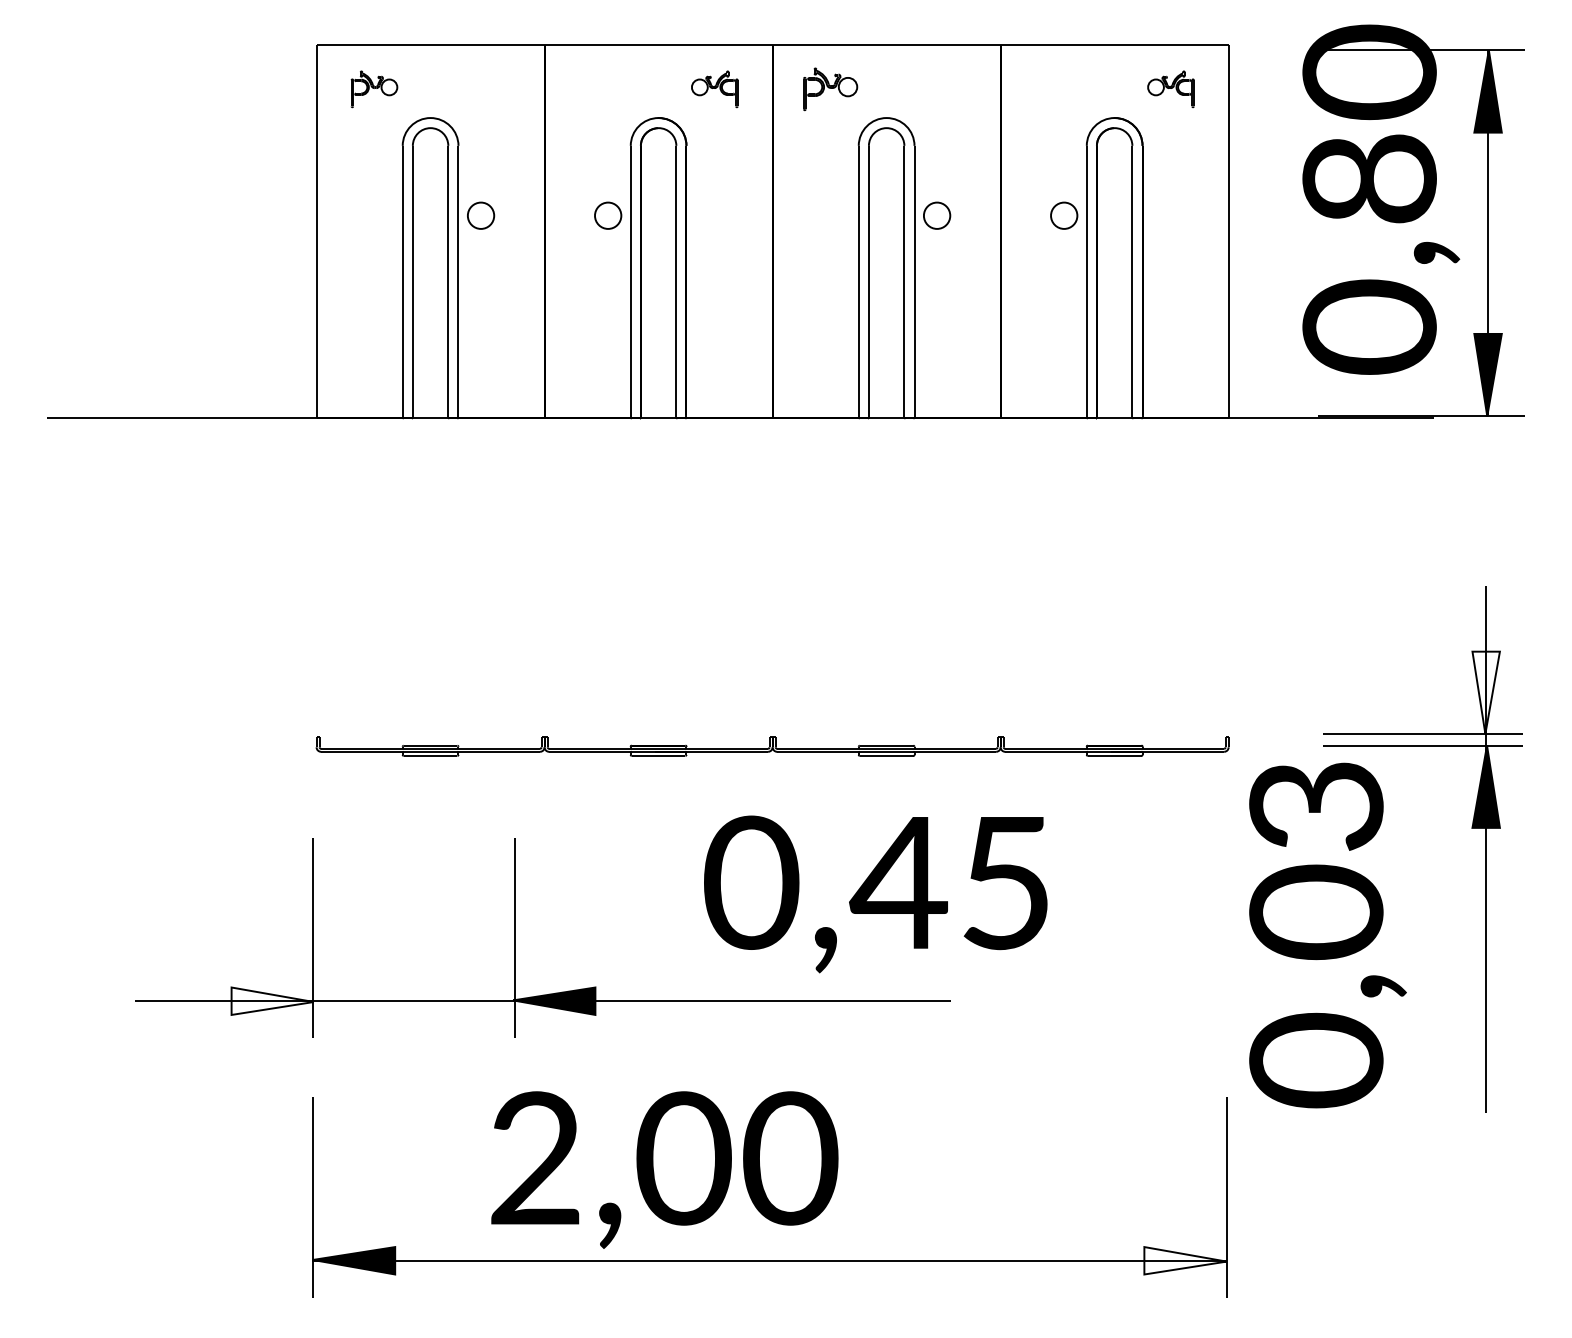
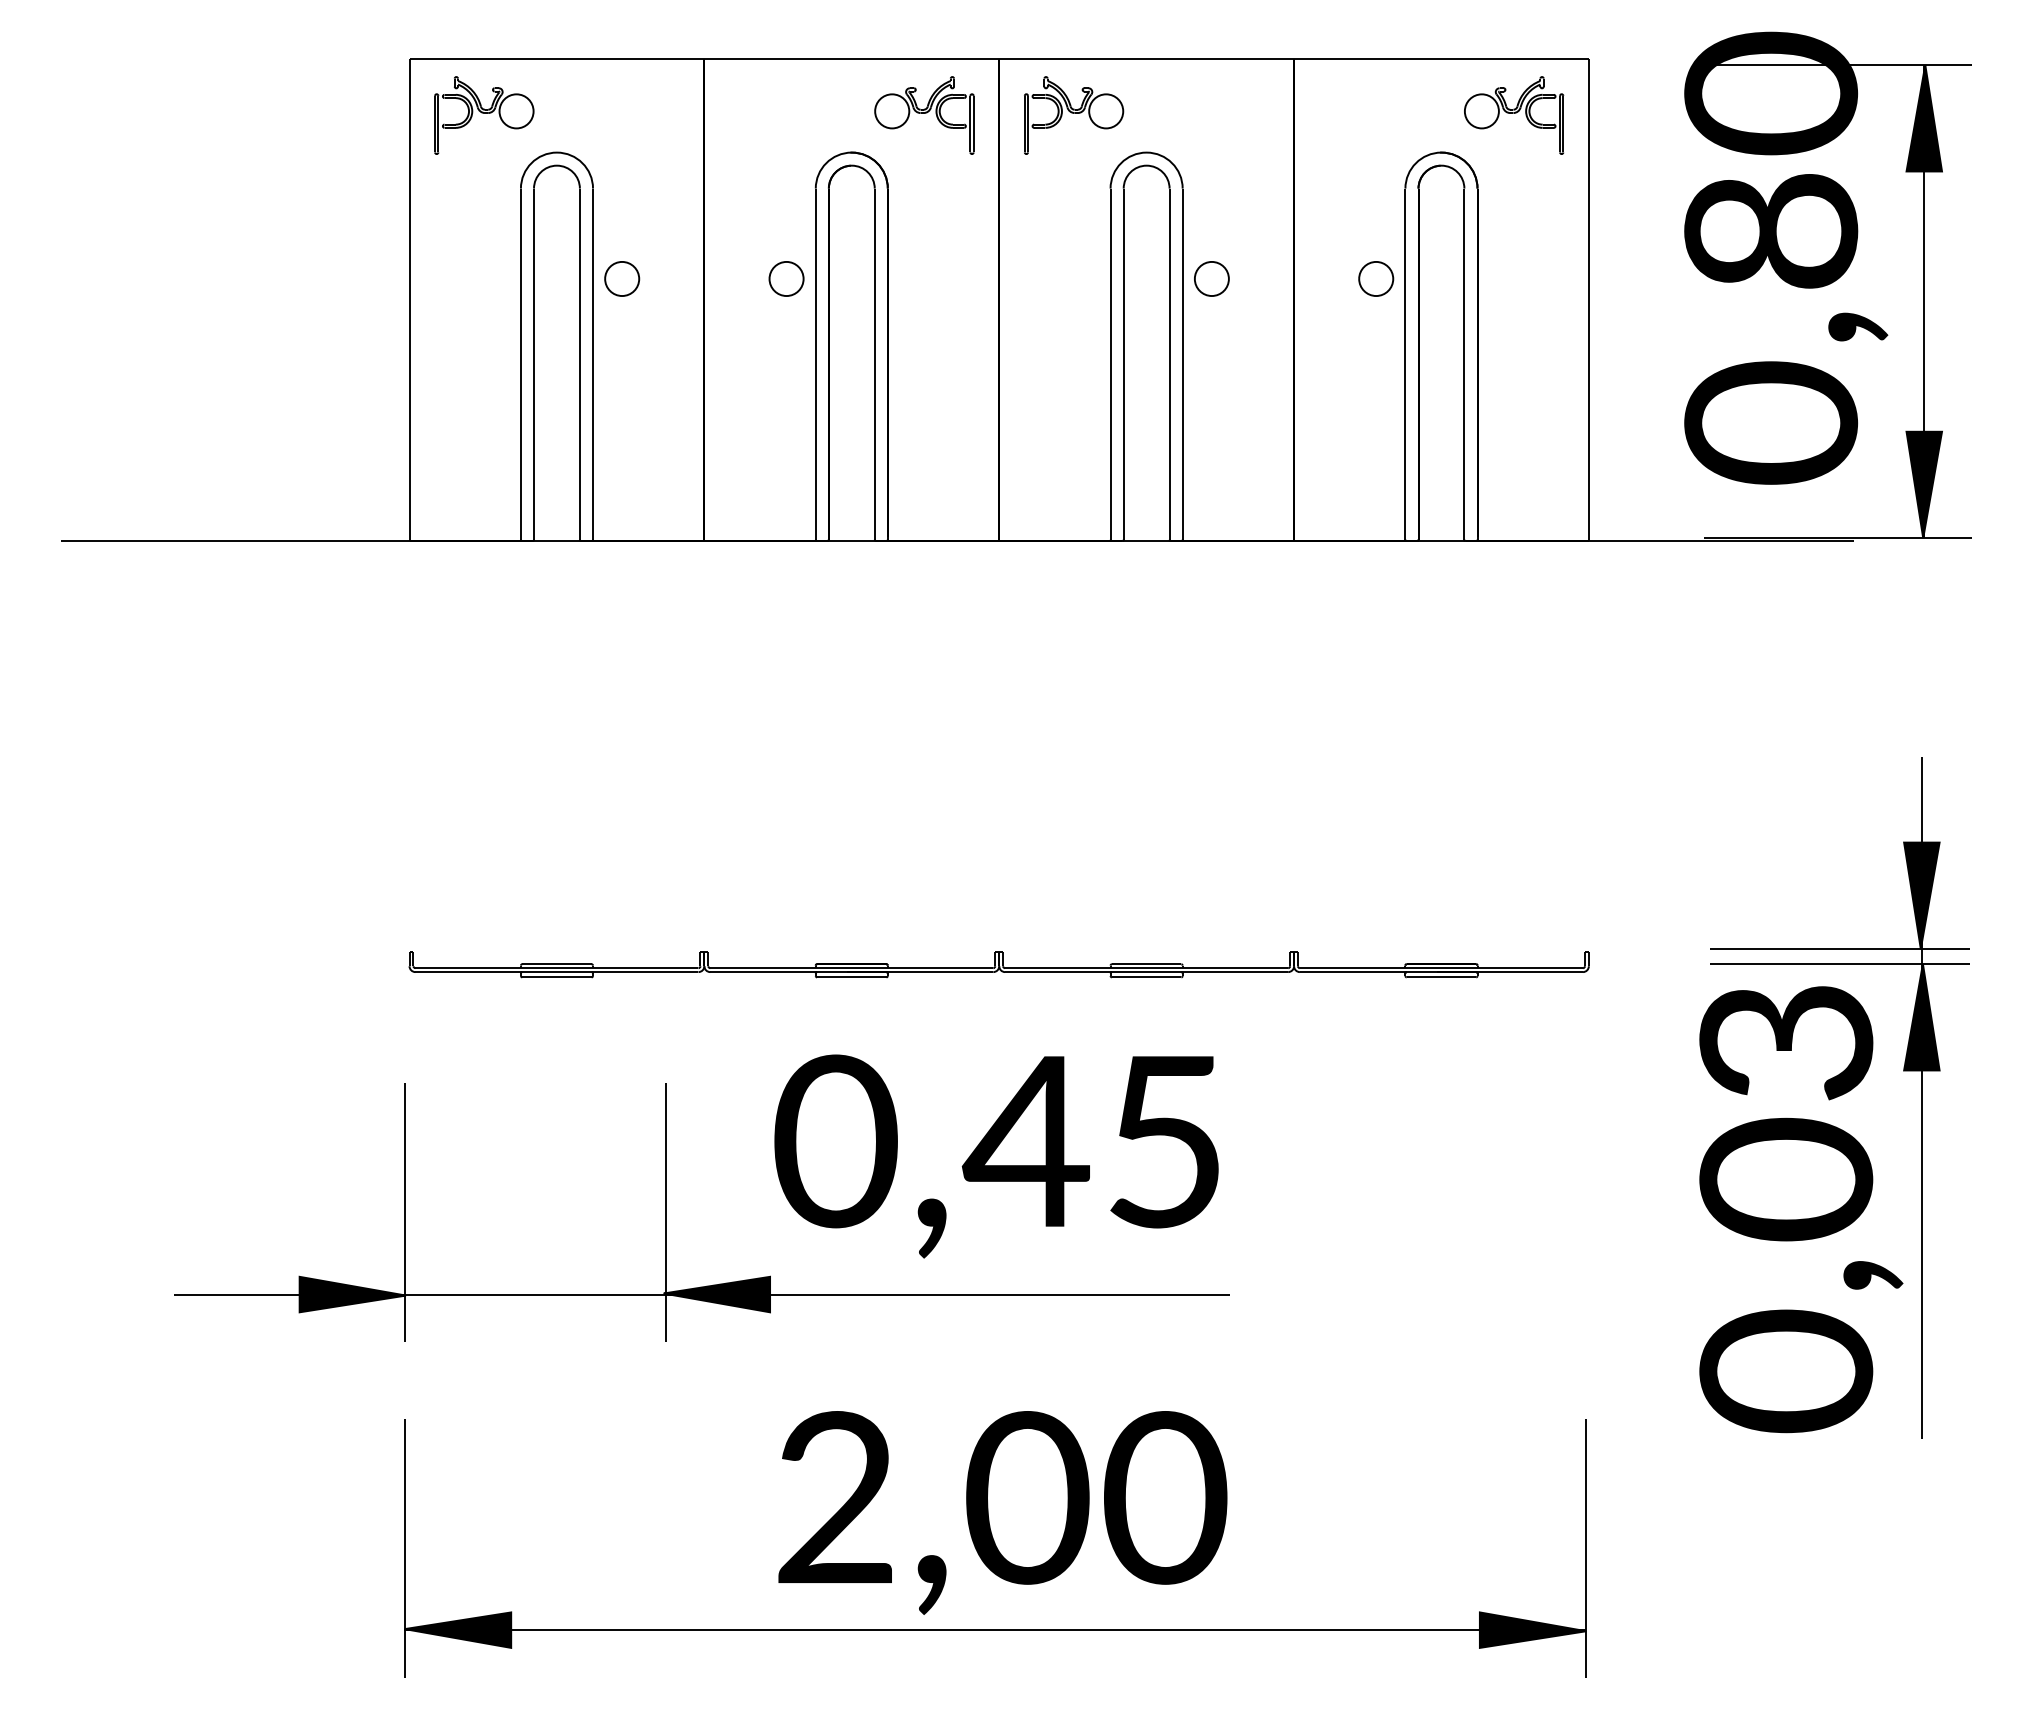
part: (374, 89) -> (484, 115), size x1.67
part: (714, 89) -> (924, 115), size x1.67
part: (830, 89) -> (1074, 115), size x1.43
part: (1171, 89) -> (1514, 115), size x1.67
fill: (1485, 692) -> (1921, 895), added
text: (875, 894) -> (996, 1156), moved
text: (1328, 935) -> (1801, 1209), moved
fill: (272, 1001) -> (352, 1294), added
text: (664, 1169) -> (1002, 1512), moved
fill: (1185, 1260) -> (1532, 1629), added

